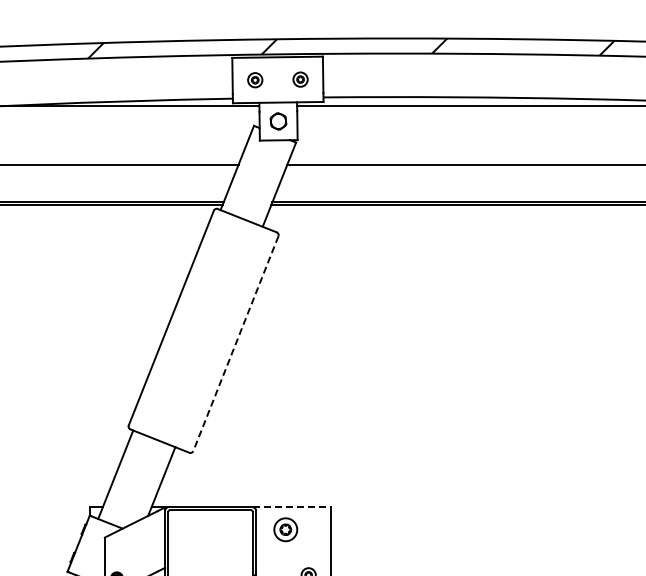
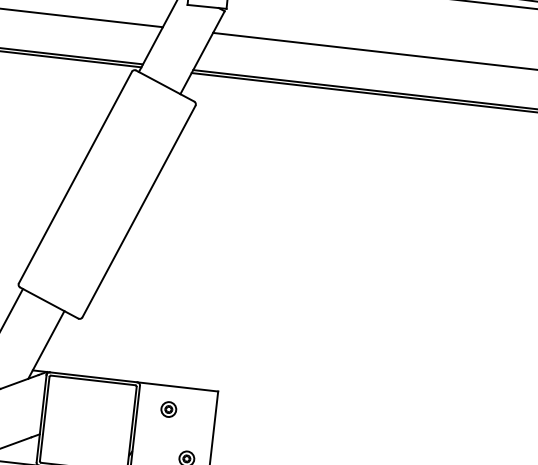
line: (235, 343) -> (138, 211), dashed -> solid
line: (292, 507) -> (178, 387), dashed -> solid
part: (286, 530) -> (169, 410), size x0.62

